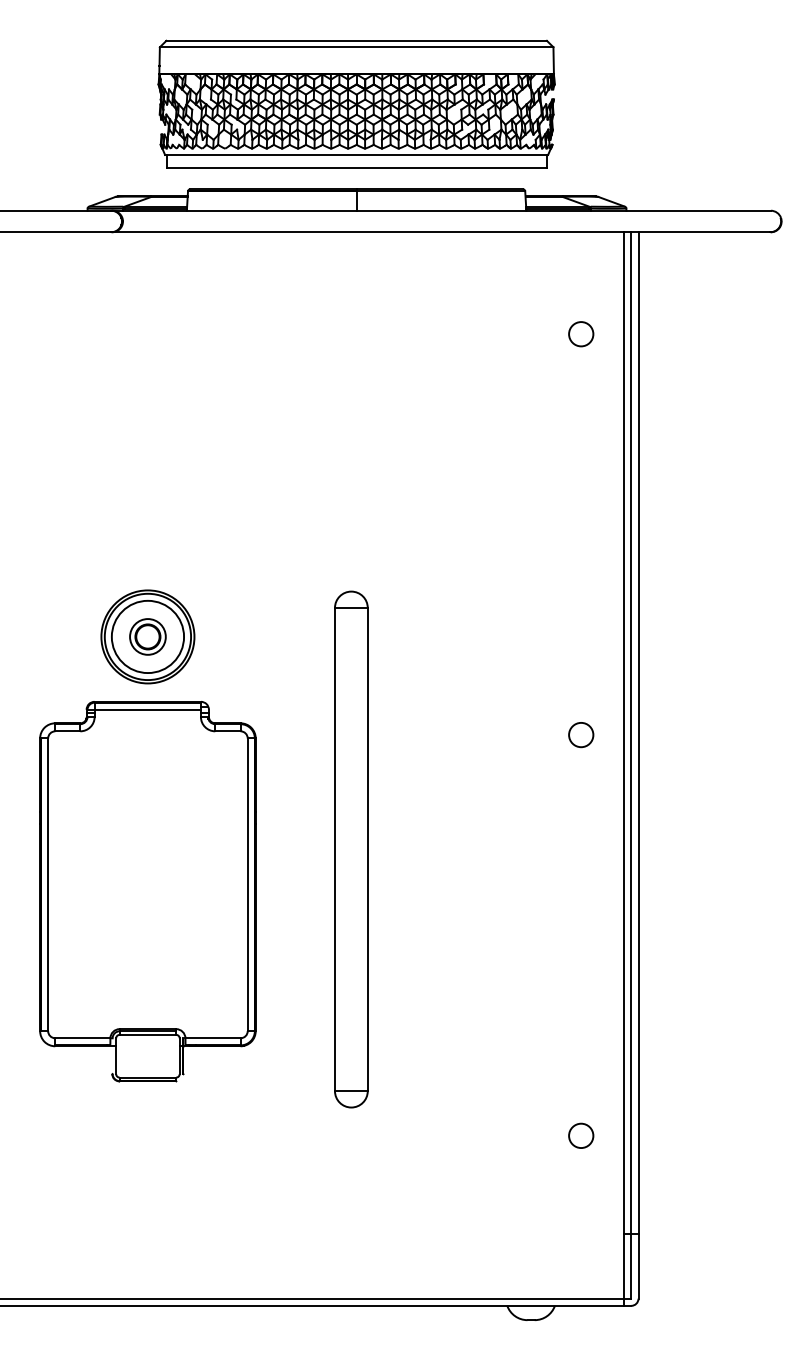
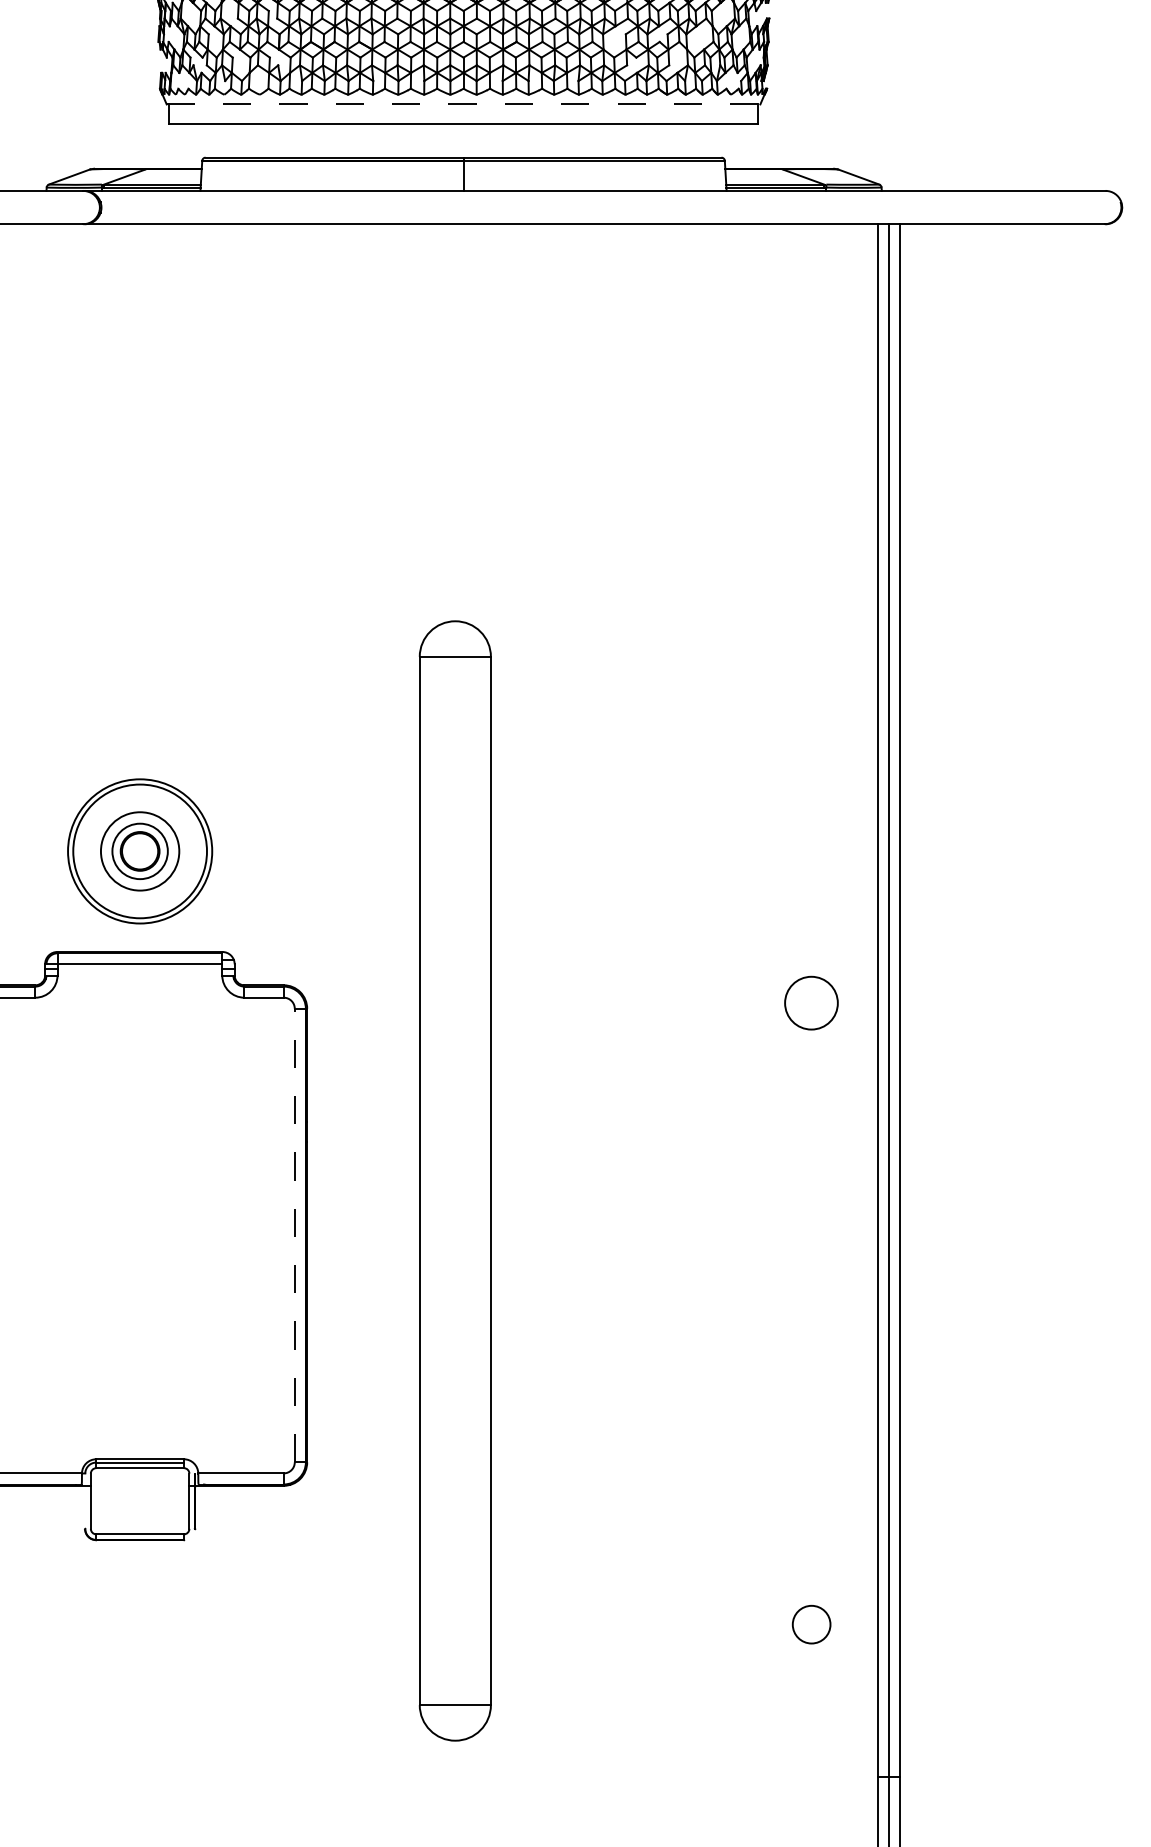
line: (356, 154) -> (463, 103), solid -> dashed
circle: (581, 334) -> (812, 382), removed
circle: (147, 636) -> (139, 850), size x0.7
circle: (581, 735) -> (812, 1004), size x1.4
part: (351, 849) -> (455, 1180), size x1.4
line: (247, 884) -> (294, 1235), solid -> dashed

